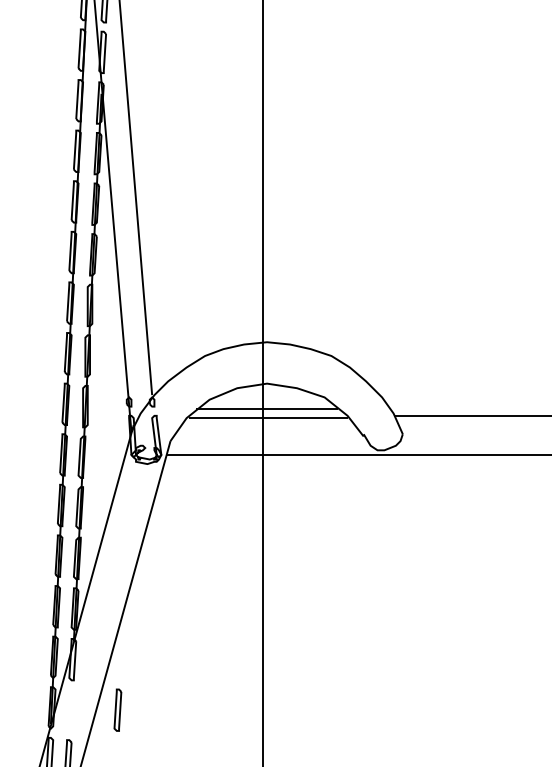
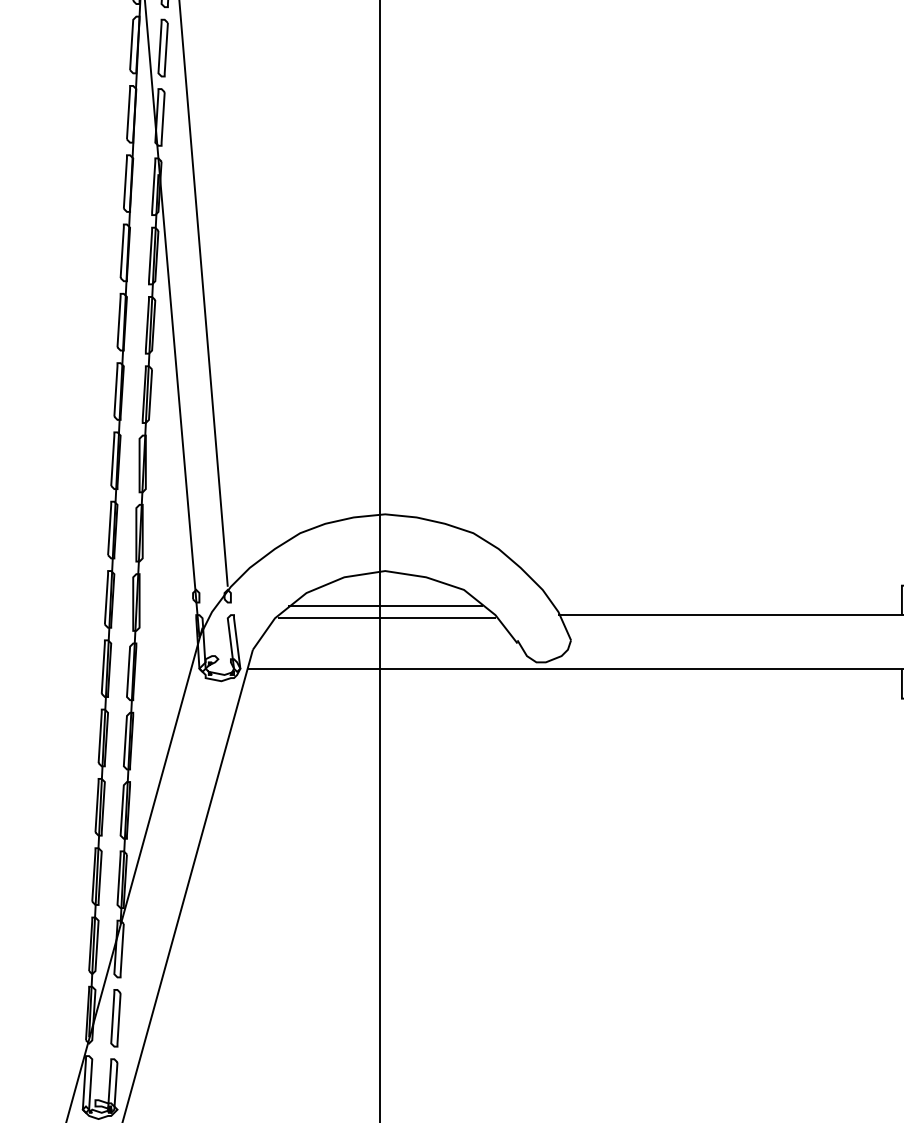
part: (117, 710) -> (115, 1018), moved

